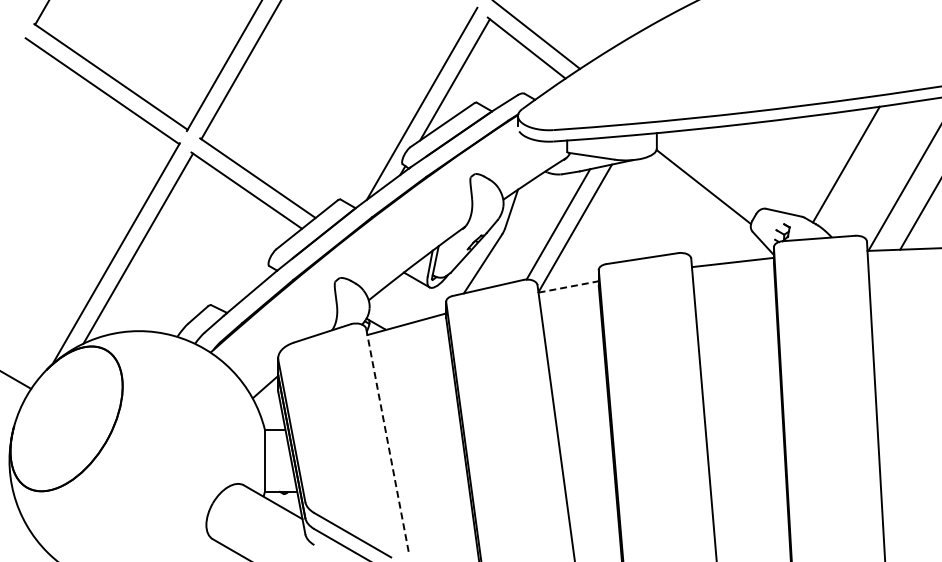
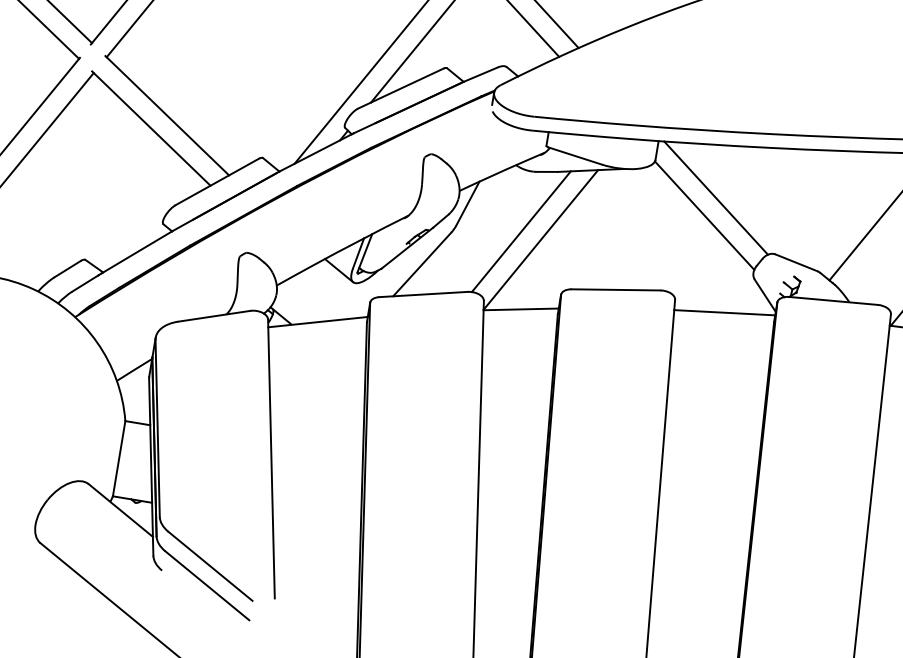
line: (710, 171) -> (715, 198), added
line: (568, 286) -> (521, 308), dashed -> solid
line: (387, 440) -> (271, 458), dashed -> solid

